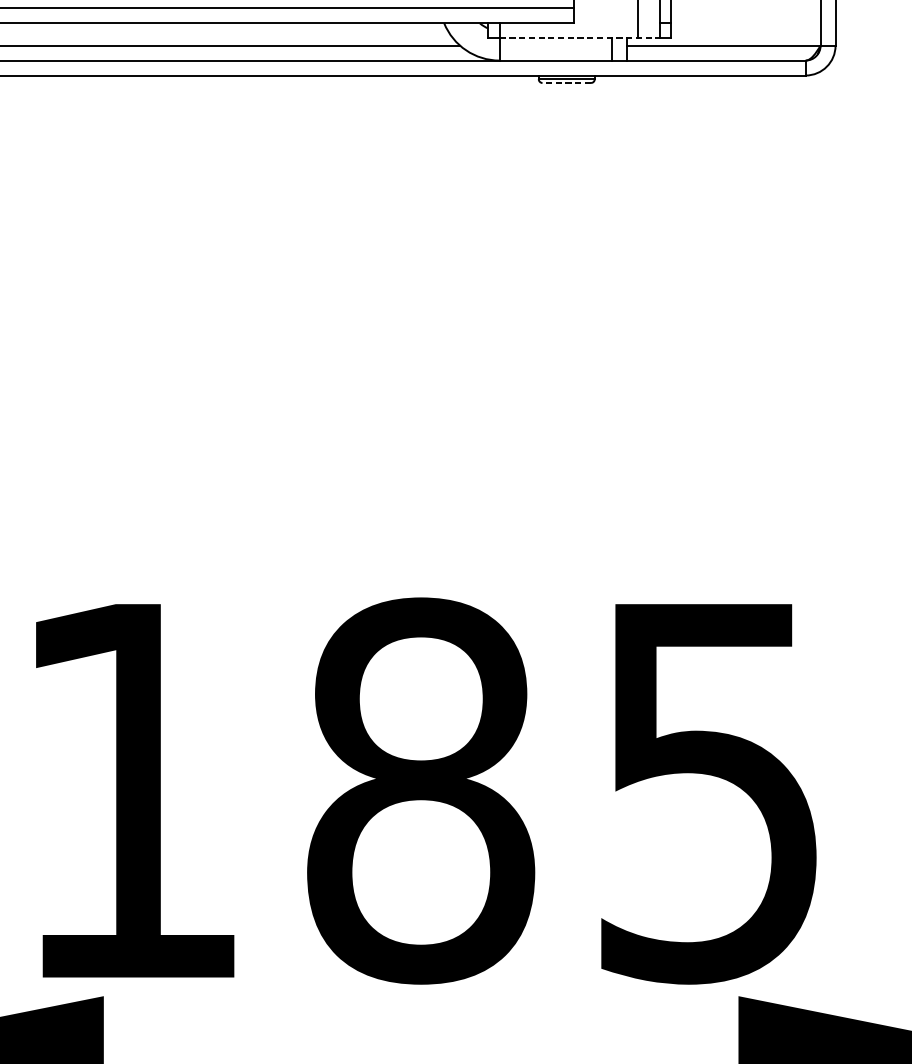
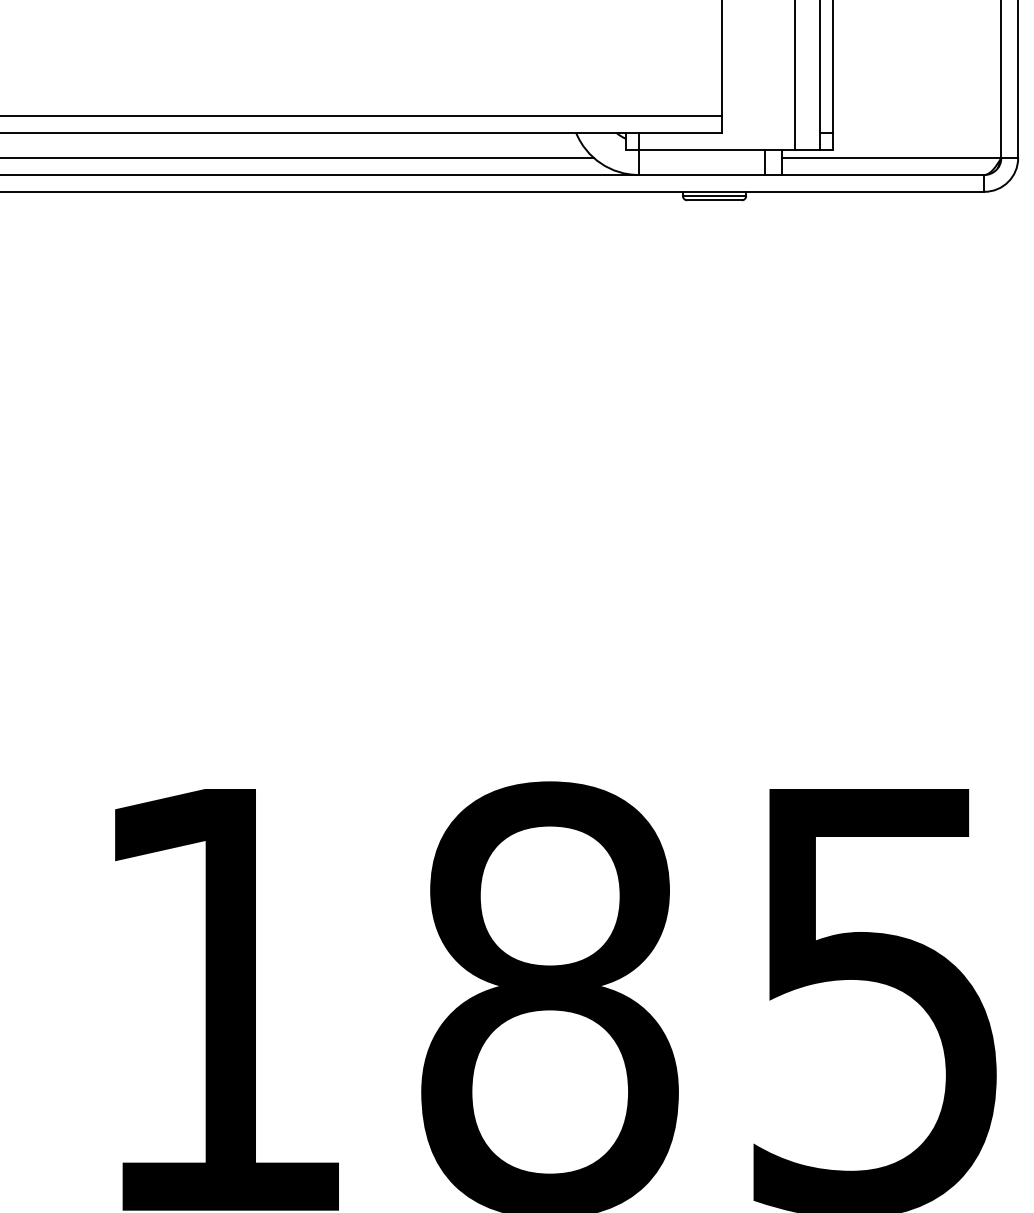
line: (580, 38) -> (729, 149), dashed -> solid
line: (566, 83) -> (714, 200), dashed -> solid

